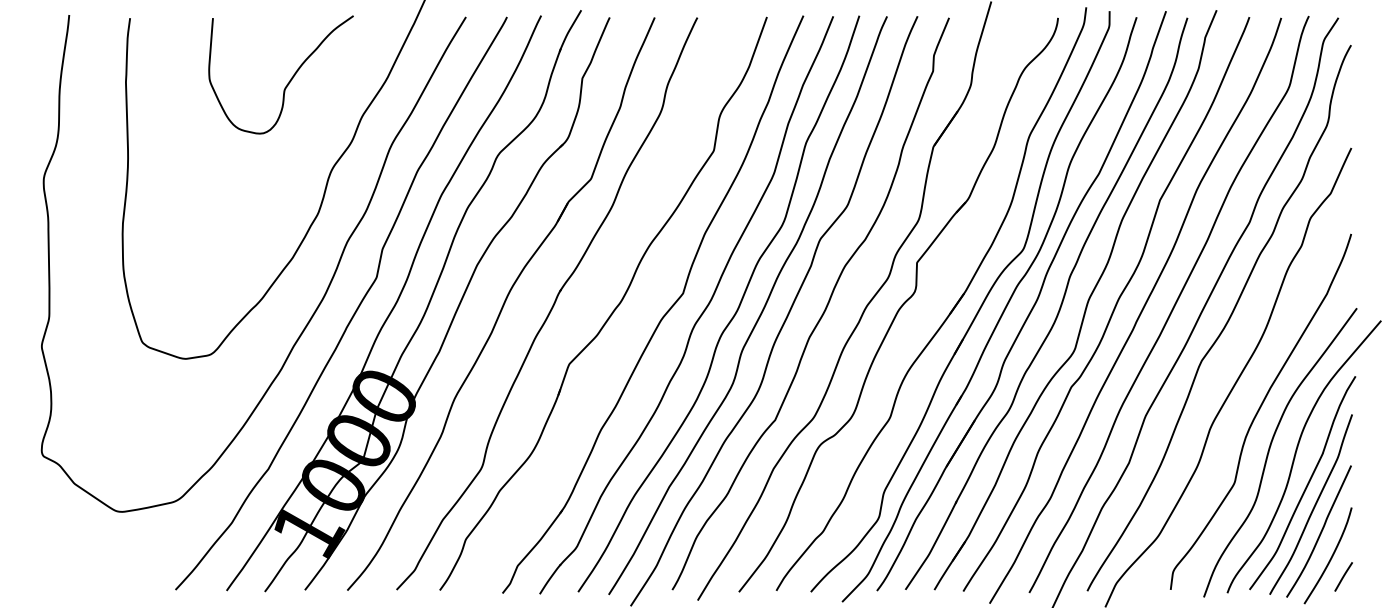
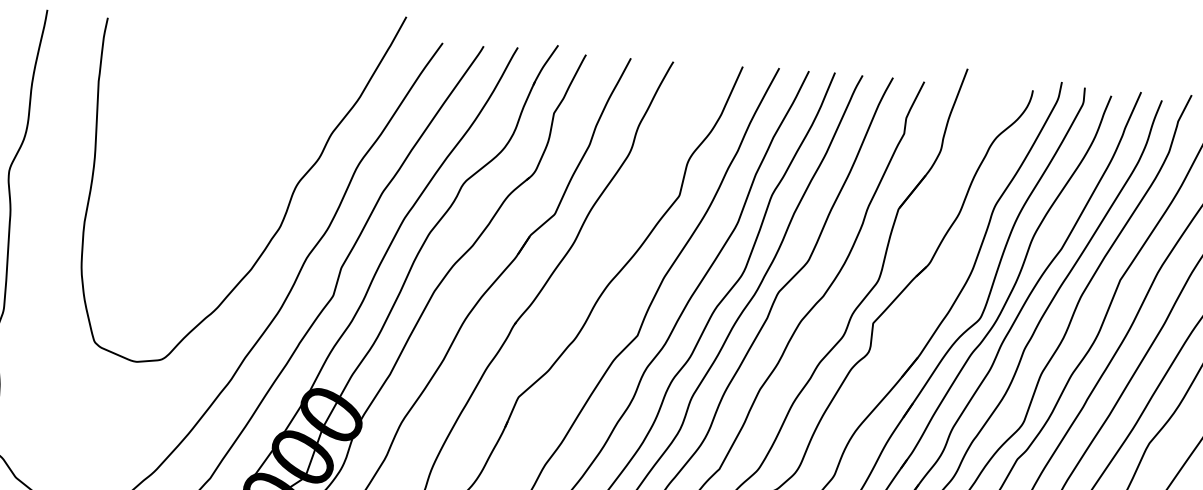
curve: (288, 81) -> (260, 93), removed

